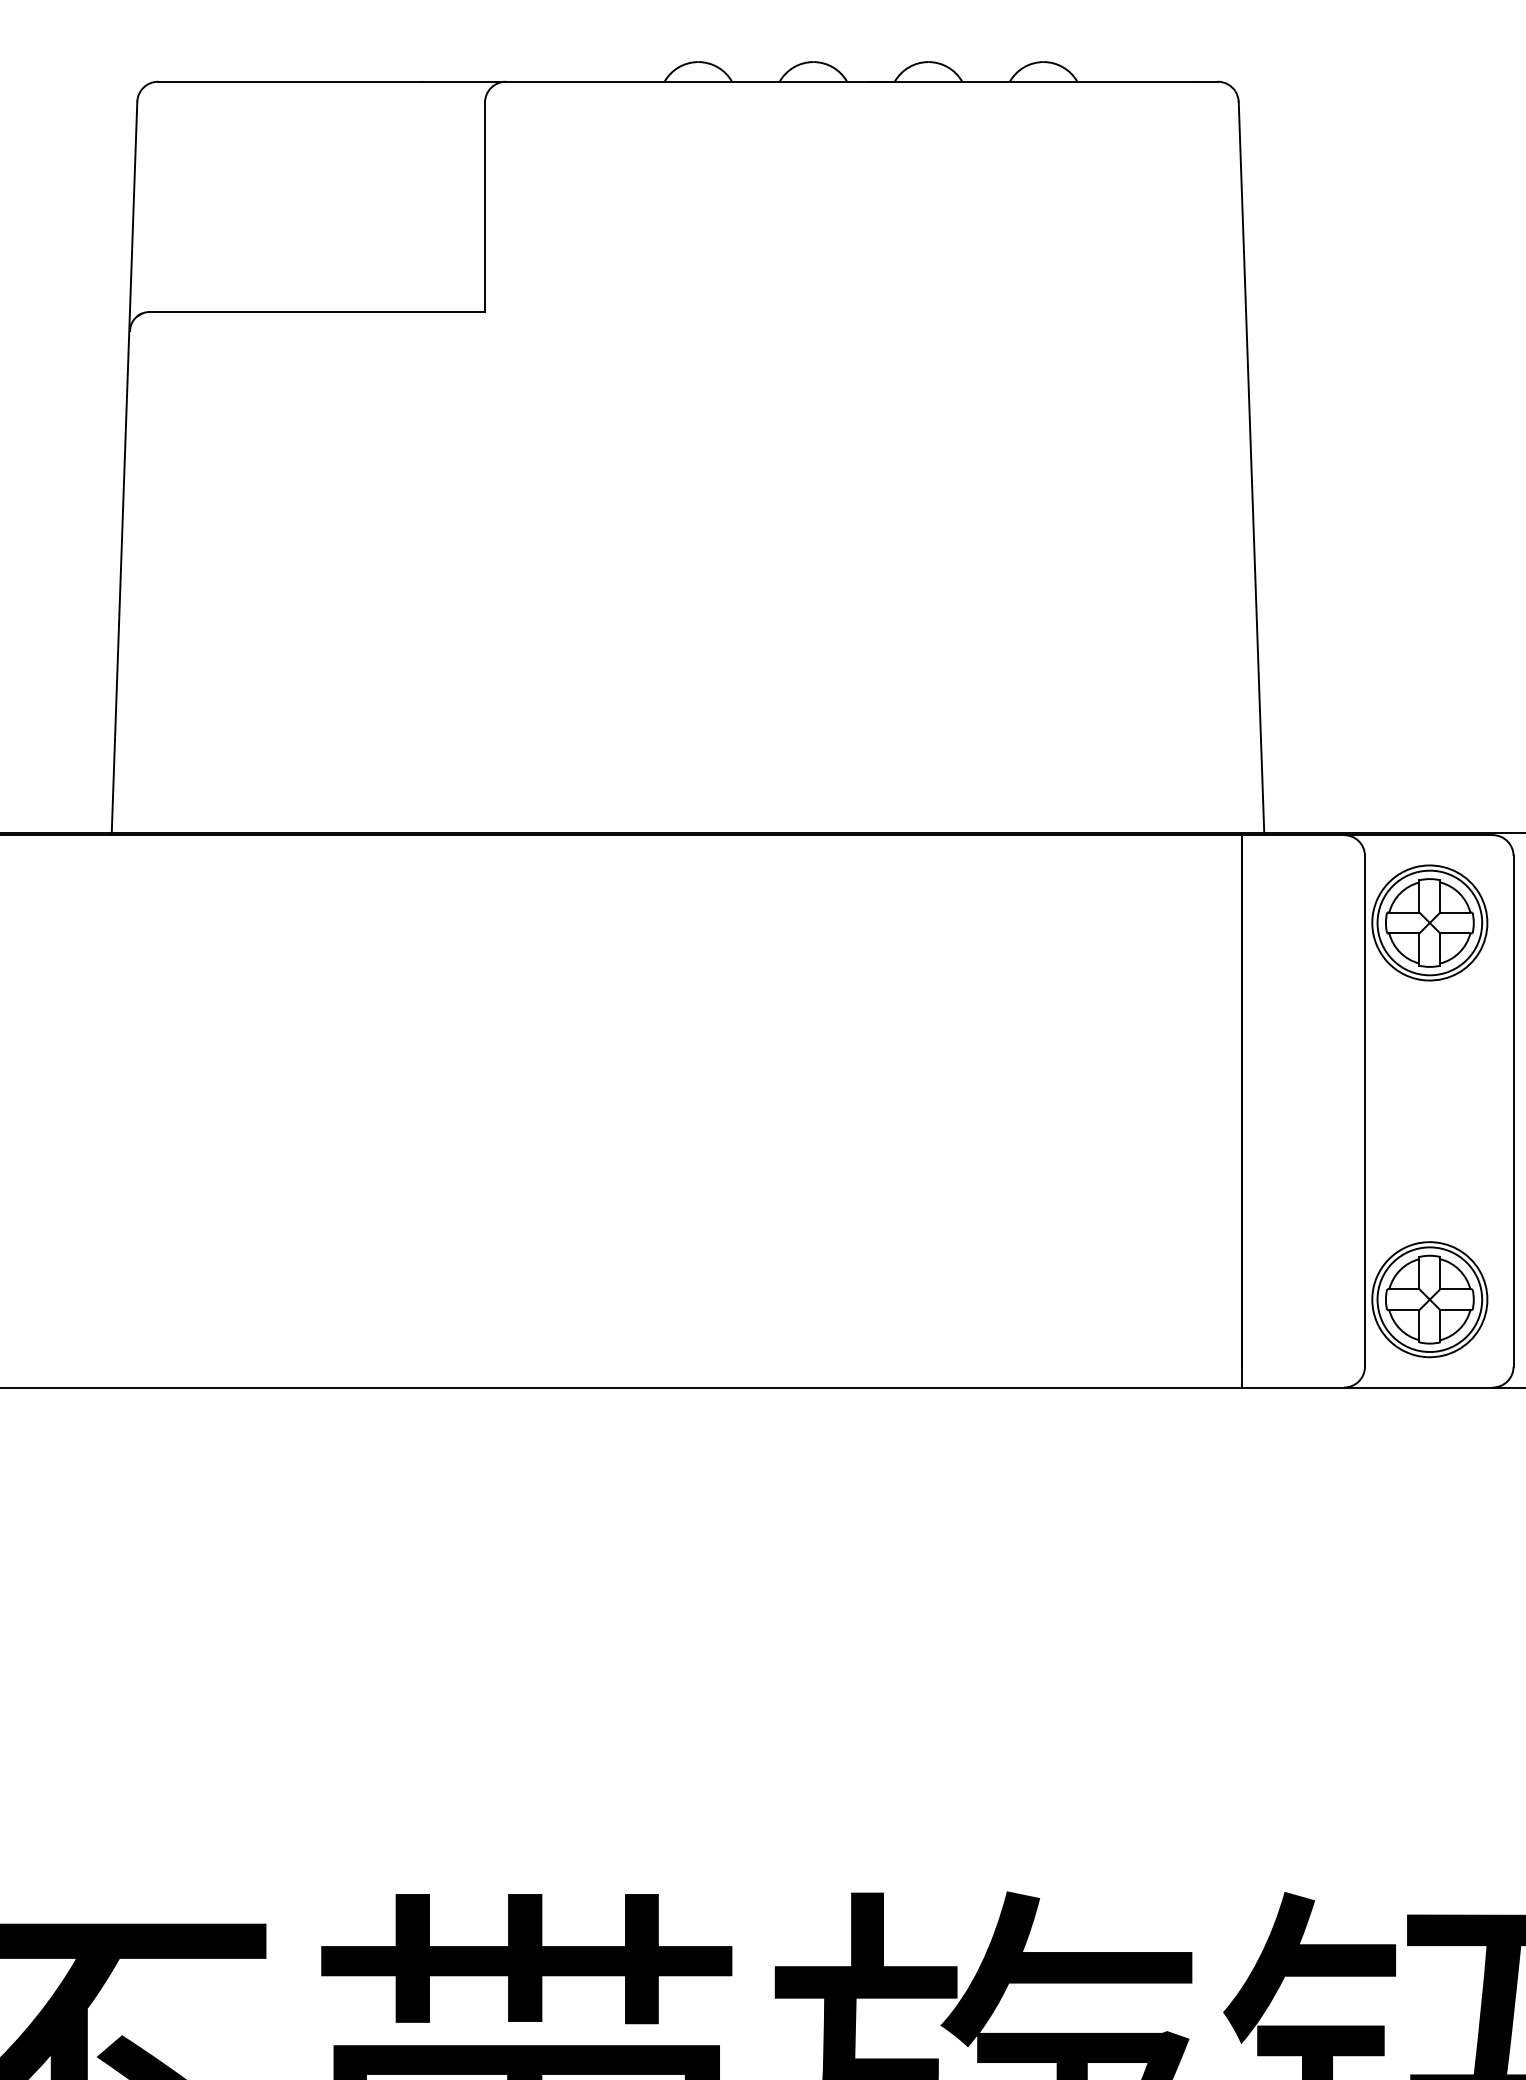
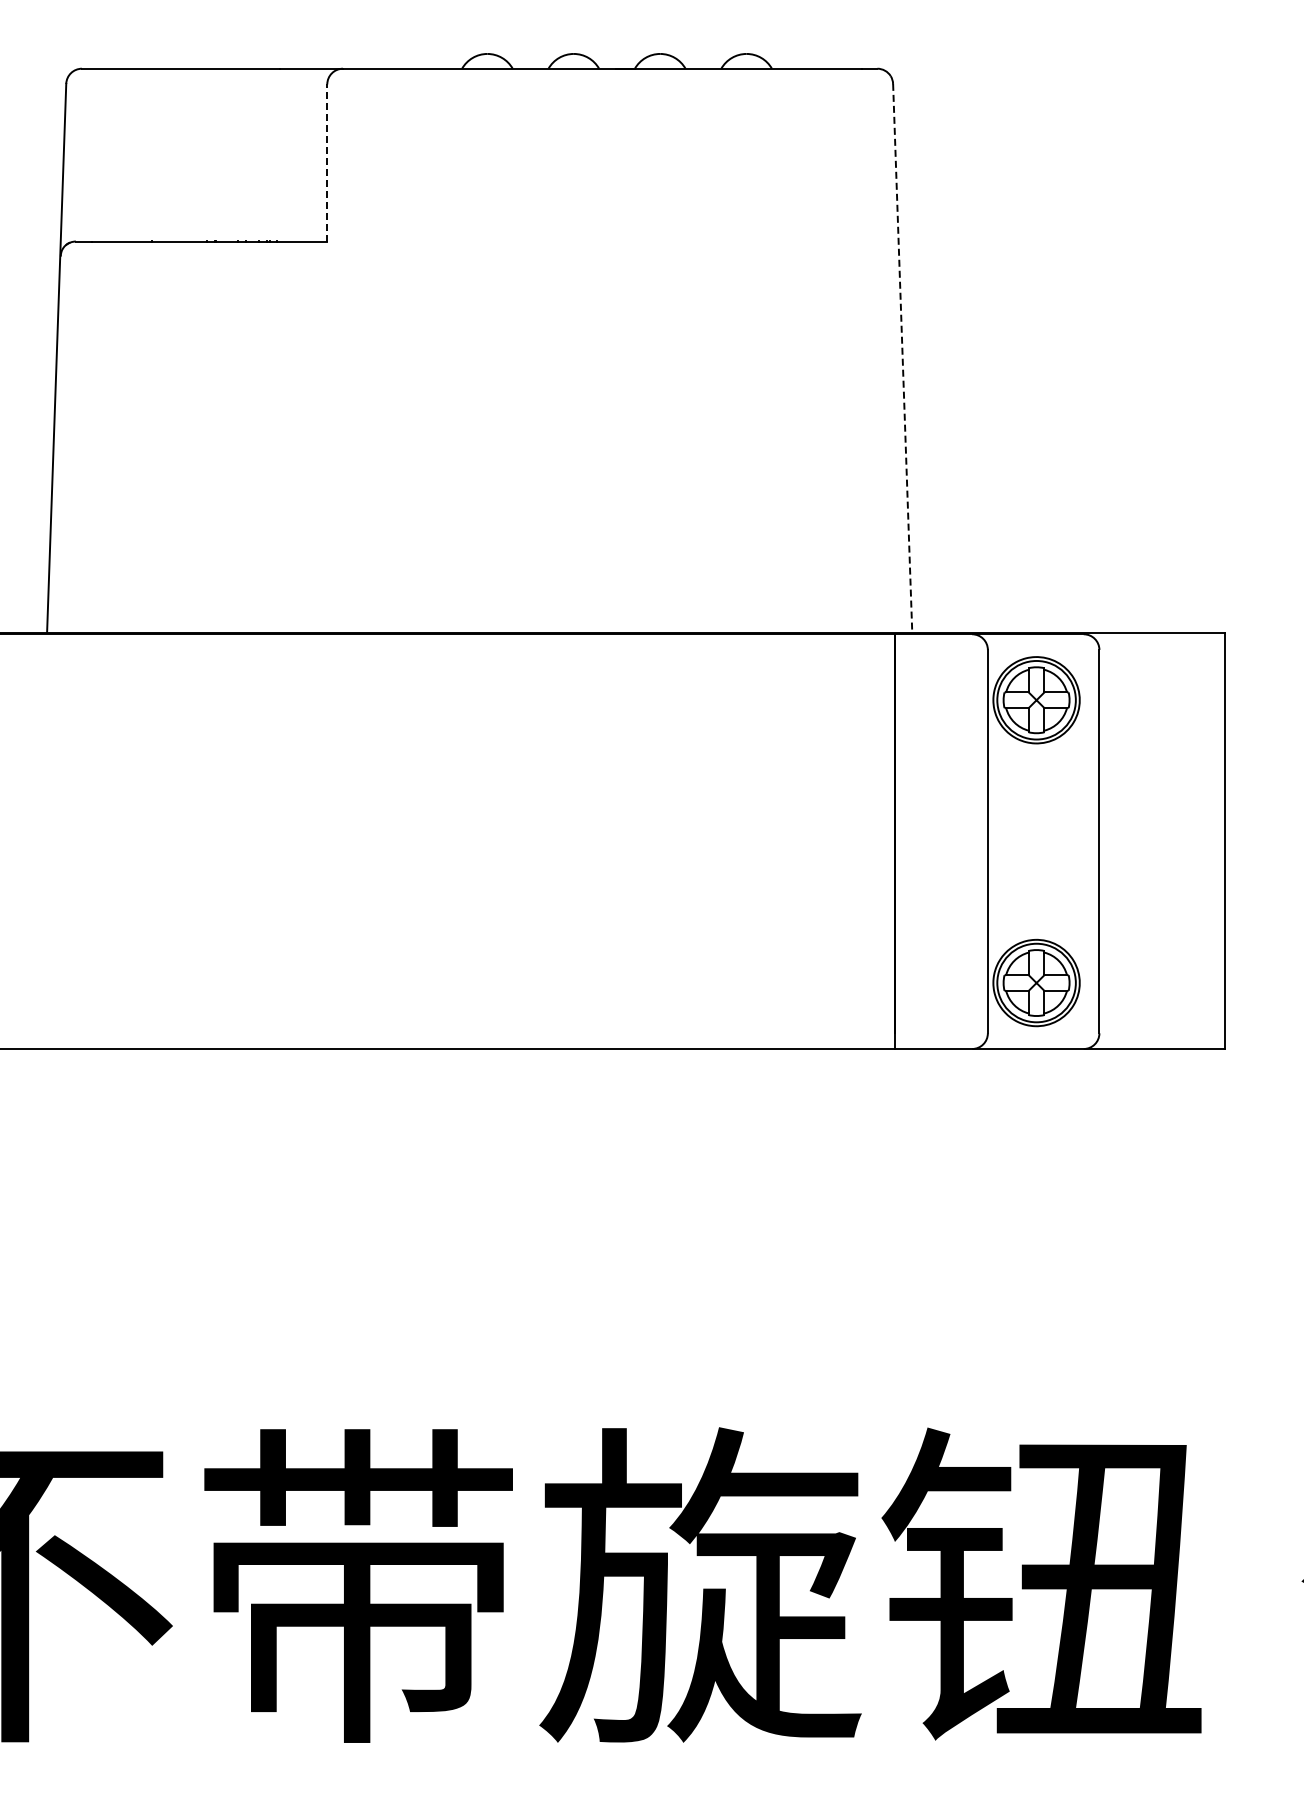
line: (485, 206) -> (327, 162), solid -> dashed
line: (1251, 467) -> (902, 358), solid -> dashed

